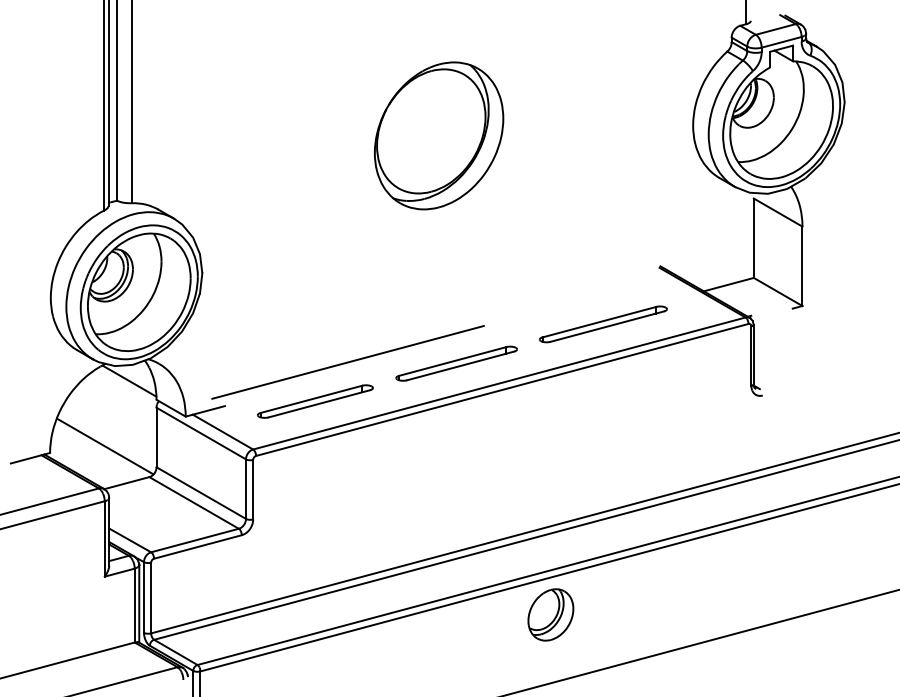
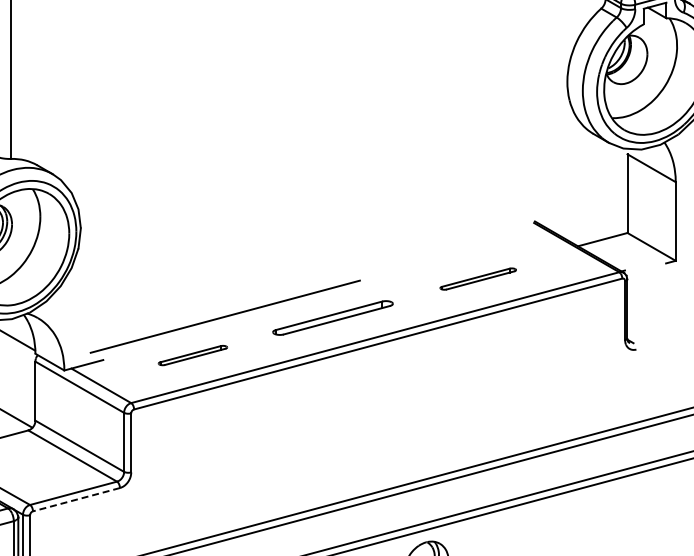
part: (439, 135) -> (315, 91), removed
part: (602, 324) -> (477, 279), size x0.6
part: (315, 401) -> (193, 355), size x0.6
line: (197, 547) -> (76, 500), solid -> dashed

